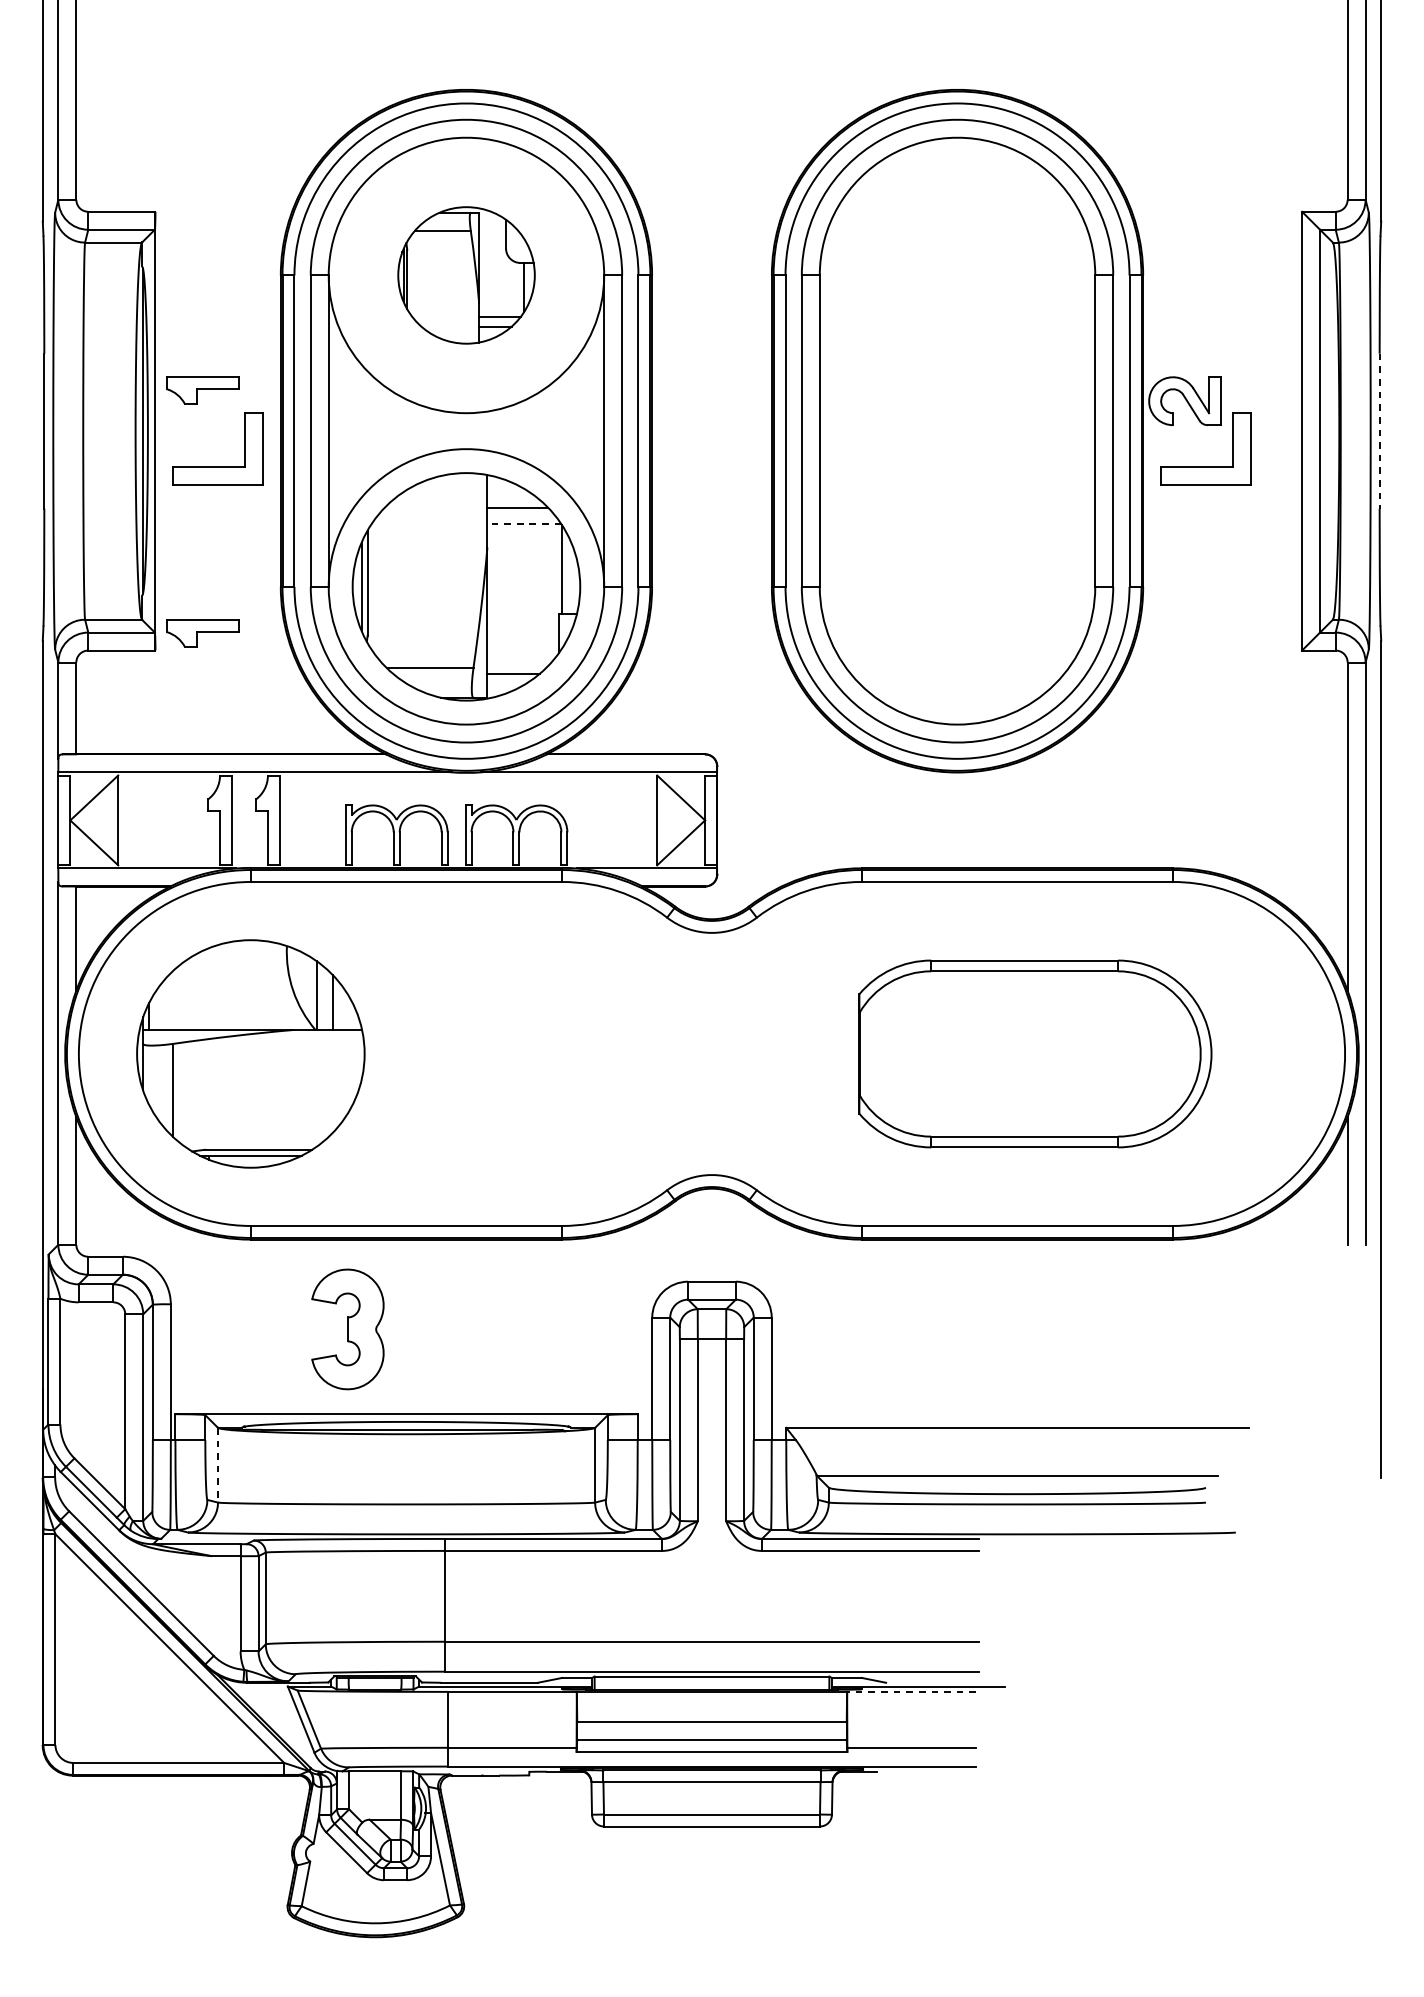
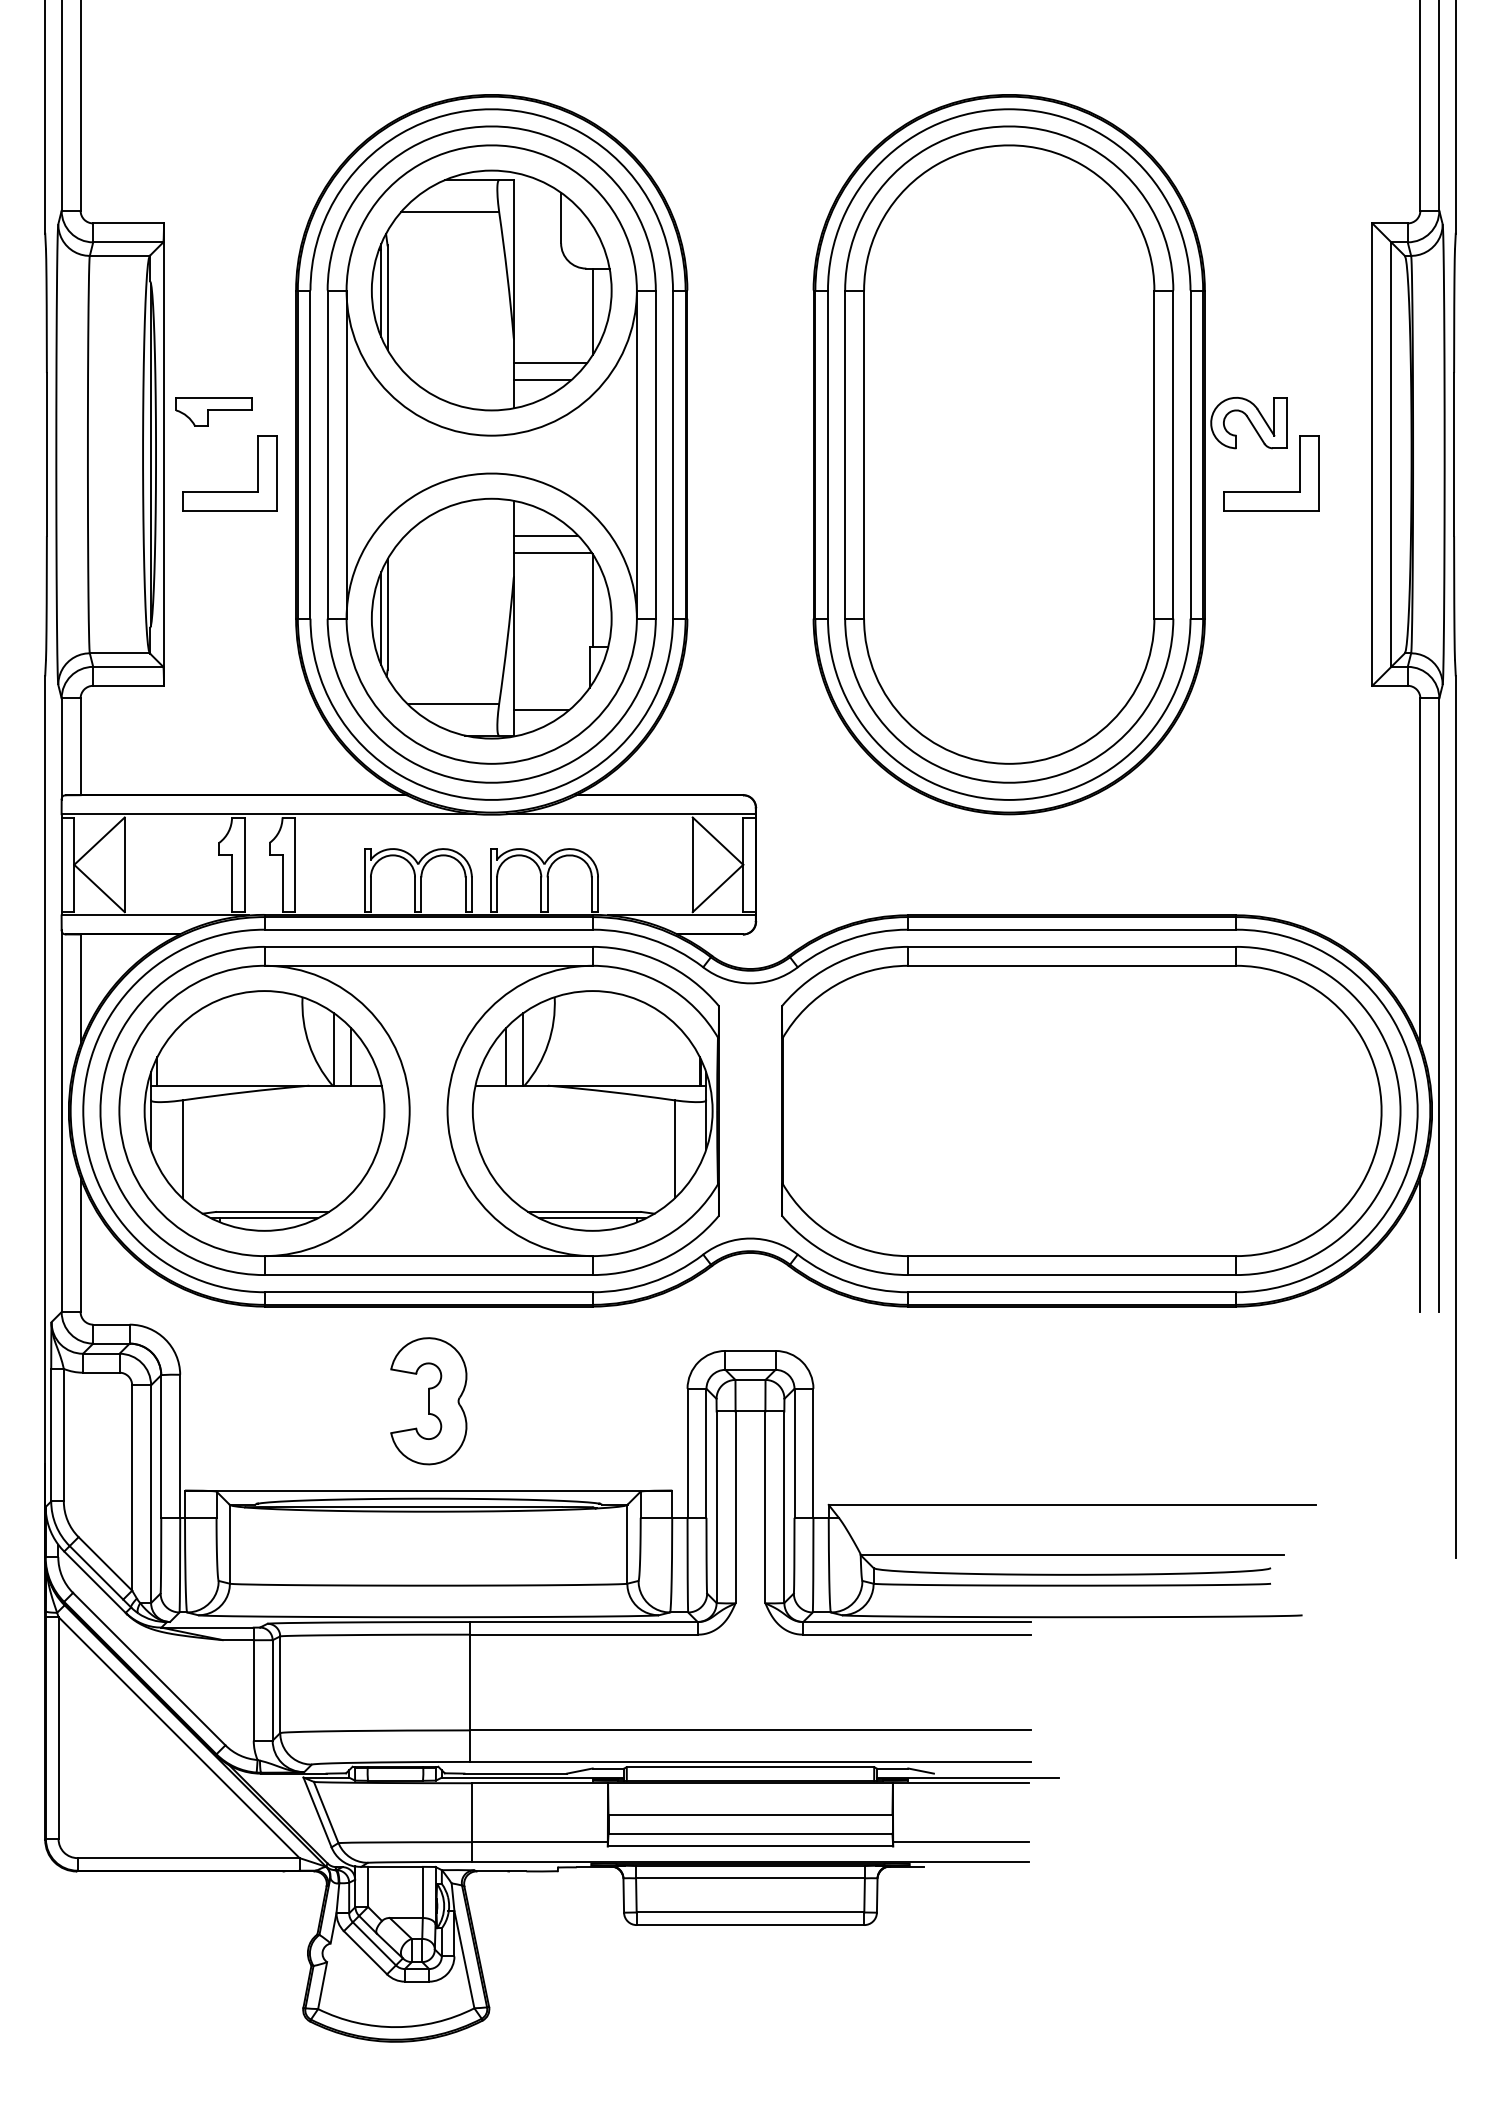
part: (466, 275) -> (491, 290), size x1.67
line: (1380, 431) -> (1454, 454), dashed -> solid
line: (524, 524) -> (552, 552), dashed -> solid
part: (202, 633) -> (213, 667), removed
part: (388, 1053) -> (409, 1110), added
part: (1035, 1053) -> (1091, 1110), size x1.67
part: (347, 1329) -> (428, 1401), moved
line: (217, 1465) -> (229, 1544), dashed -> solid
line: (911, 1692) -> (960, 1783), dashed -> solid

